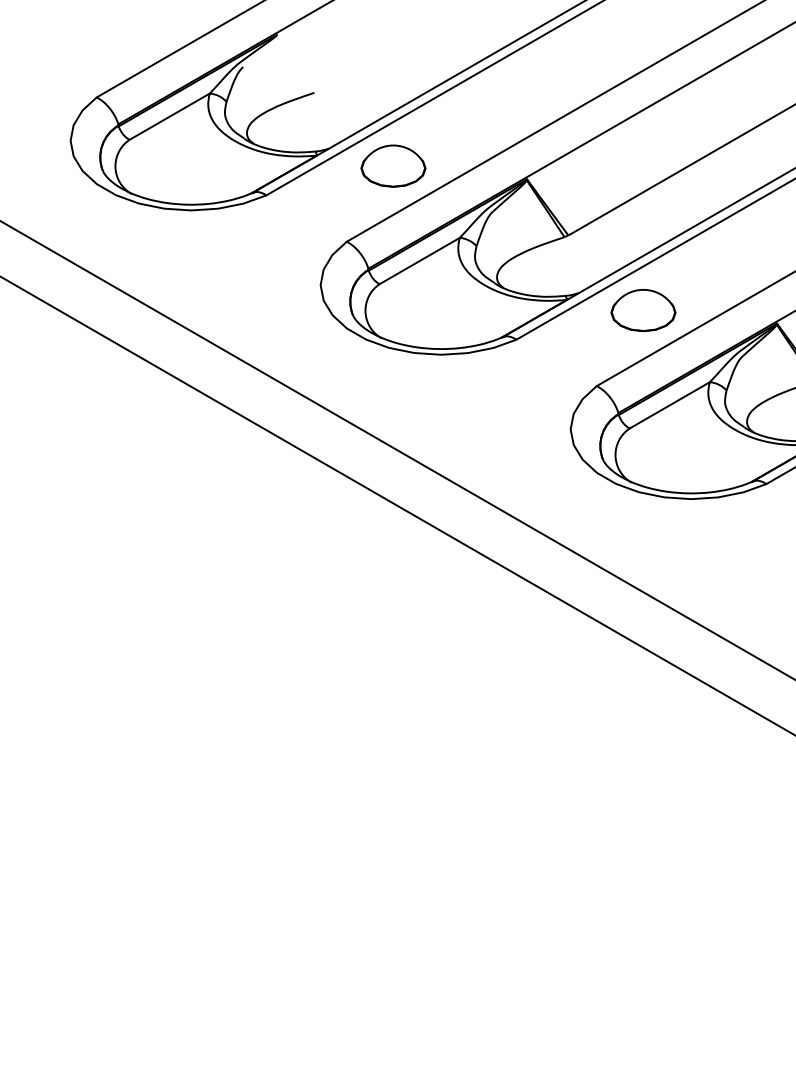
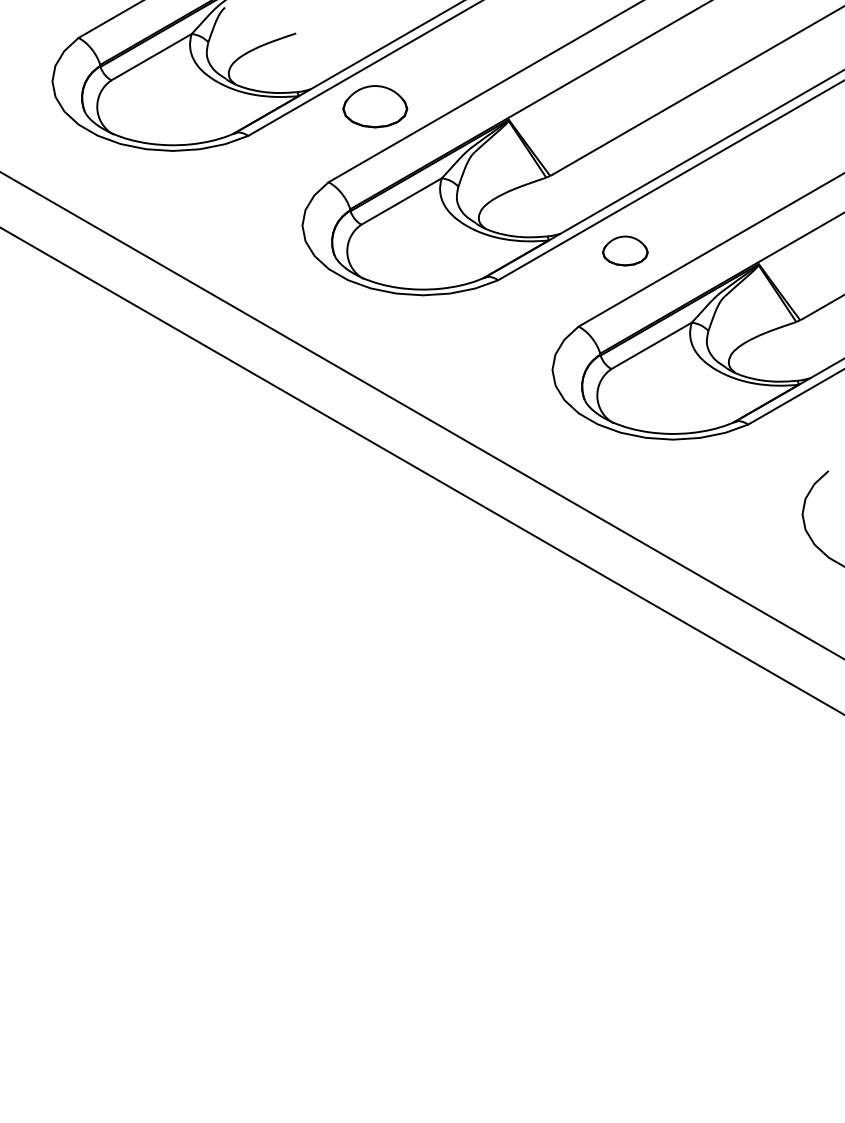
part: (643, 309) -> (625, 250), size x0.7

